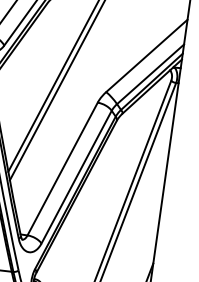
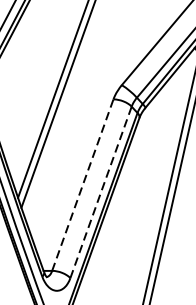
line: (62, 168) -> (82, 184), solid -> dashed
line: (76, 176) -> (100, 191), solid -> dashed

